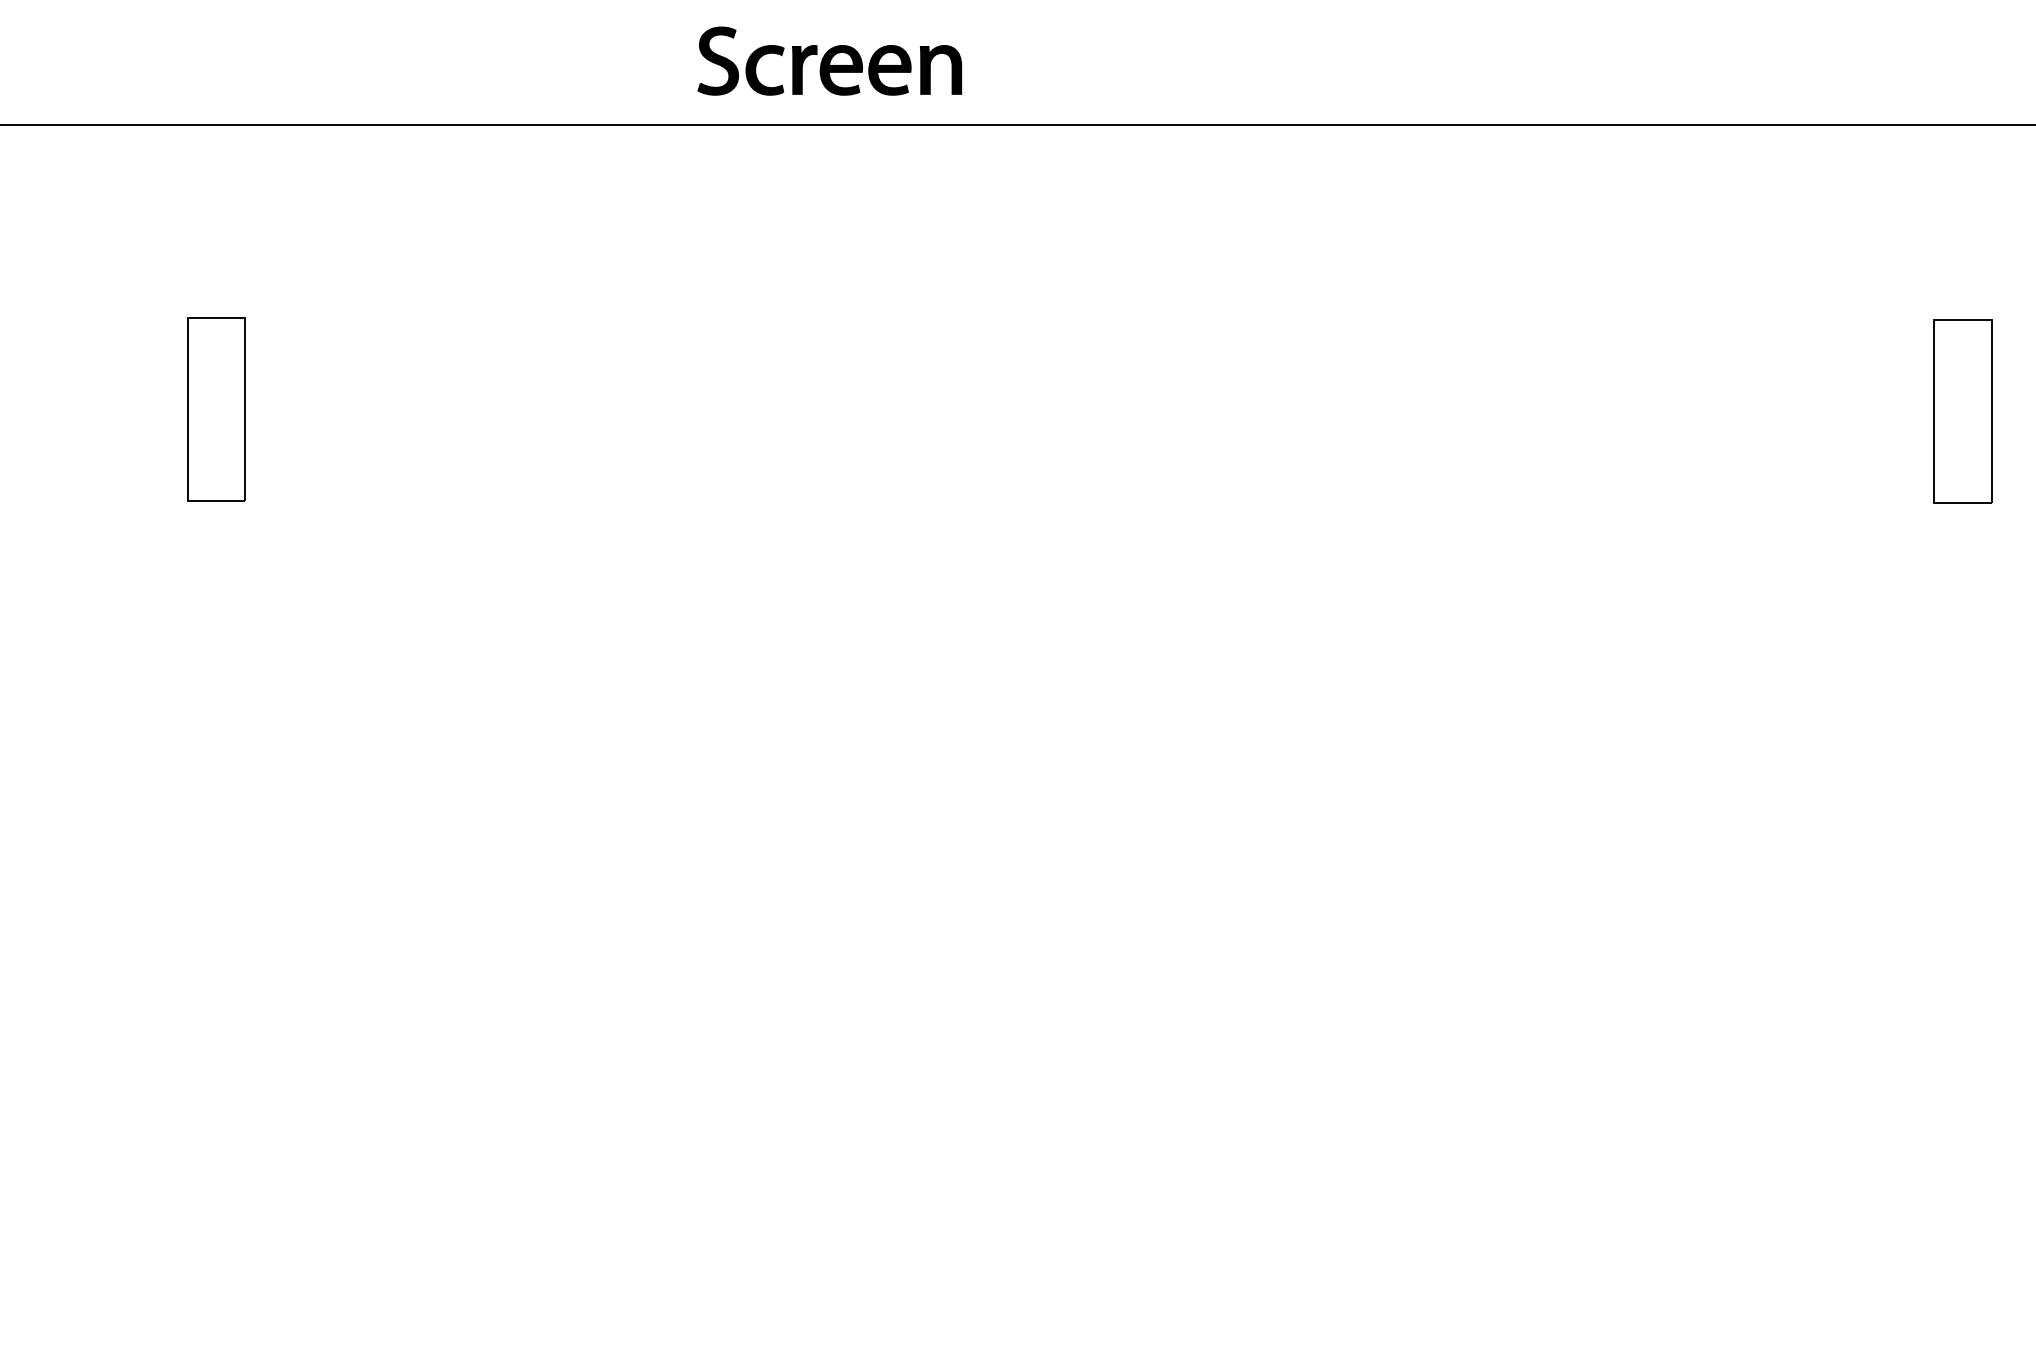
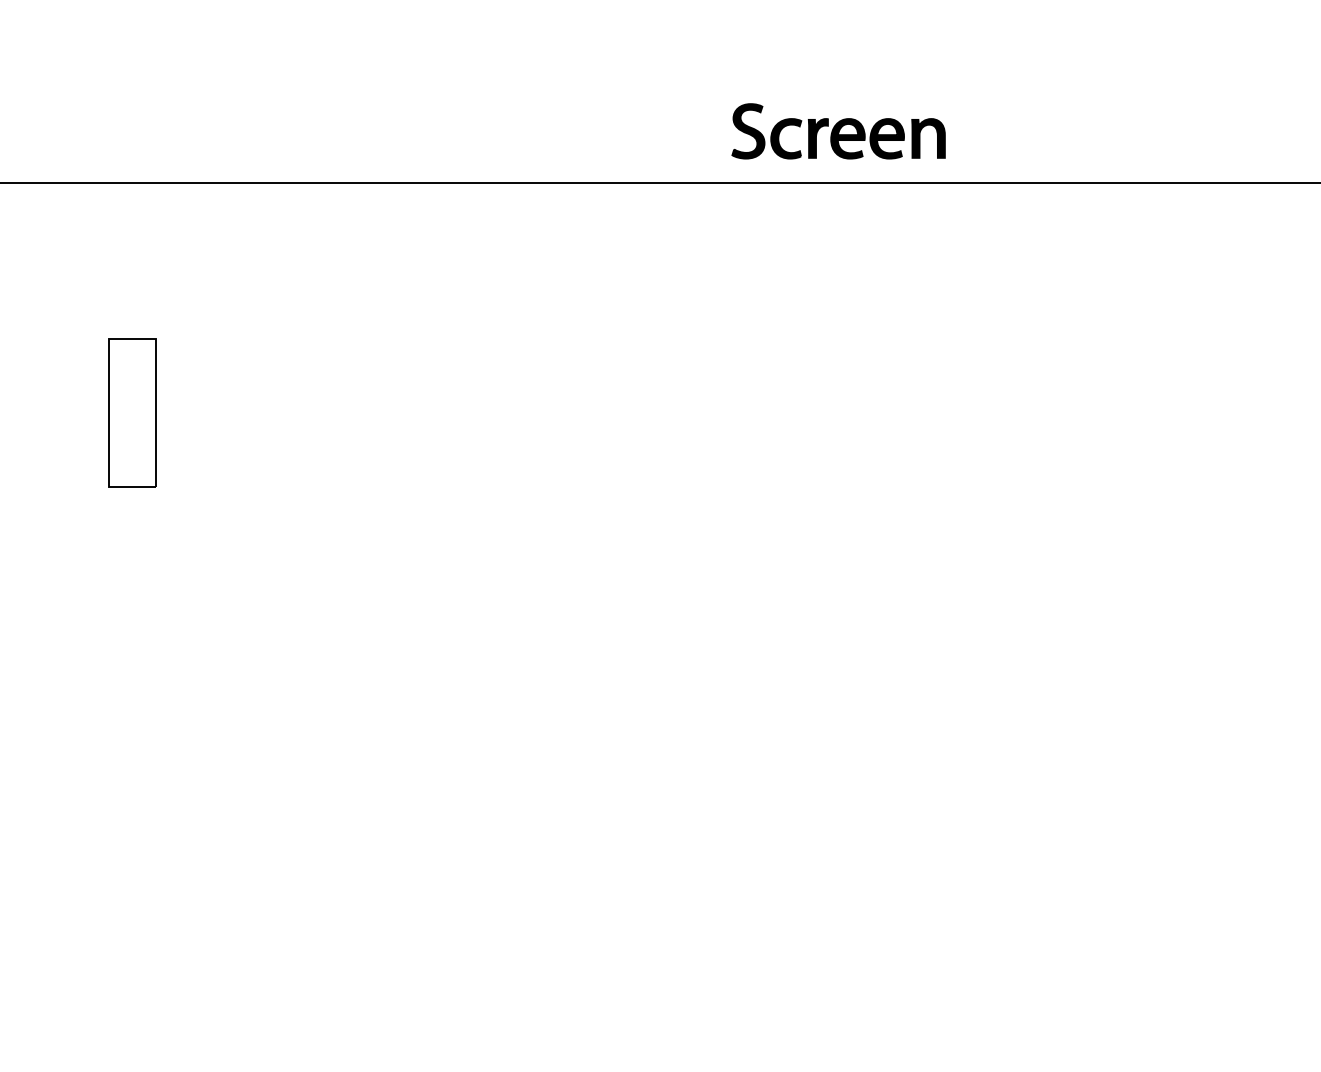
part: (829, 60) -> (838, 130), moved

